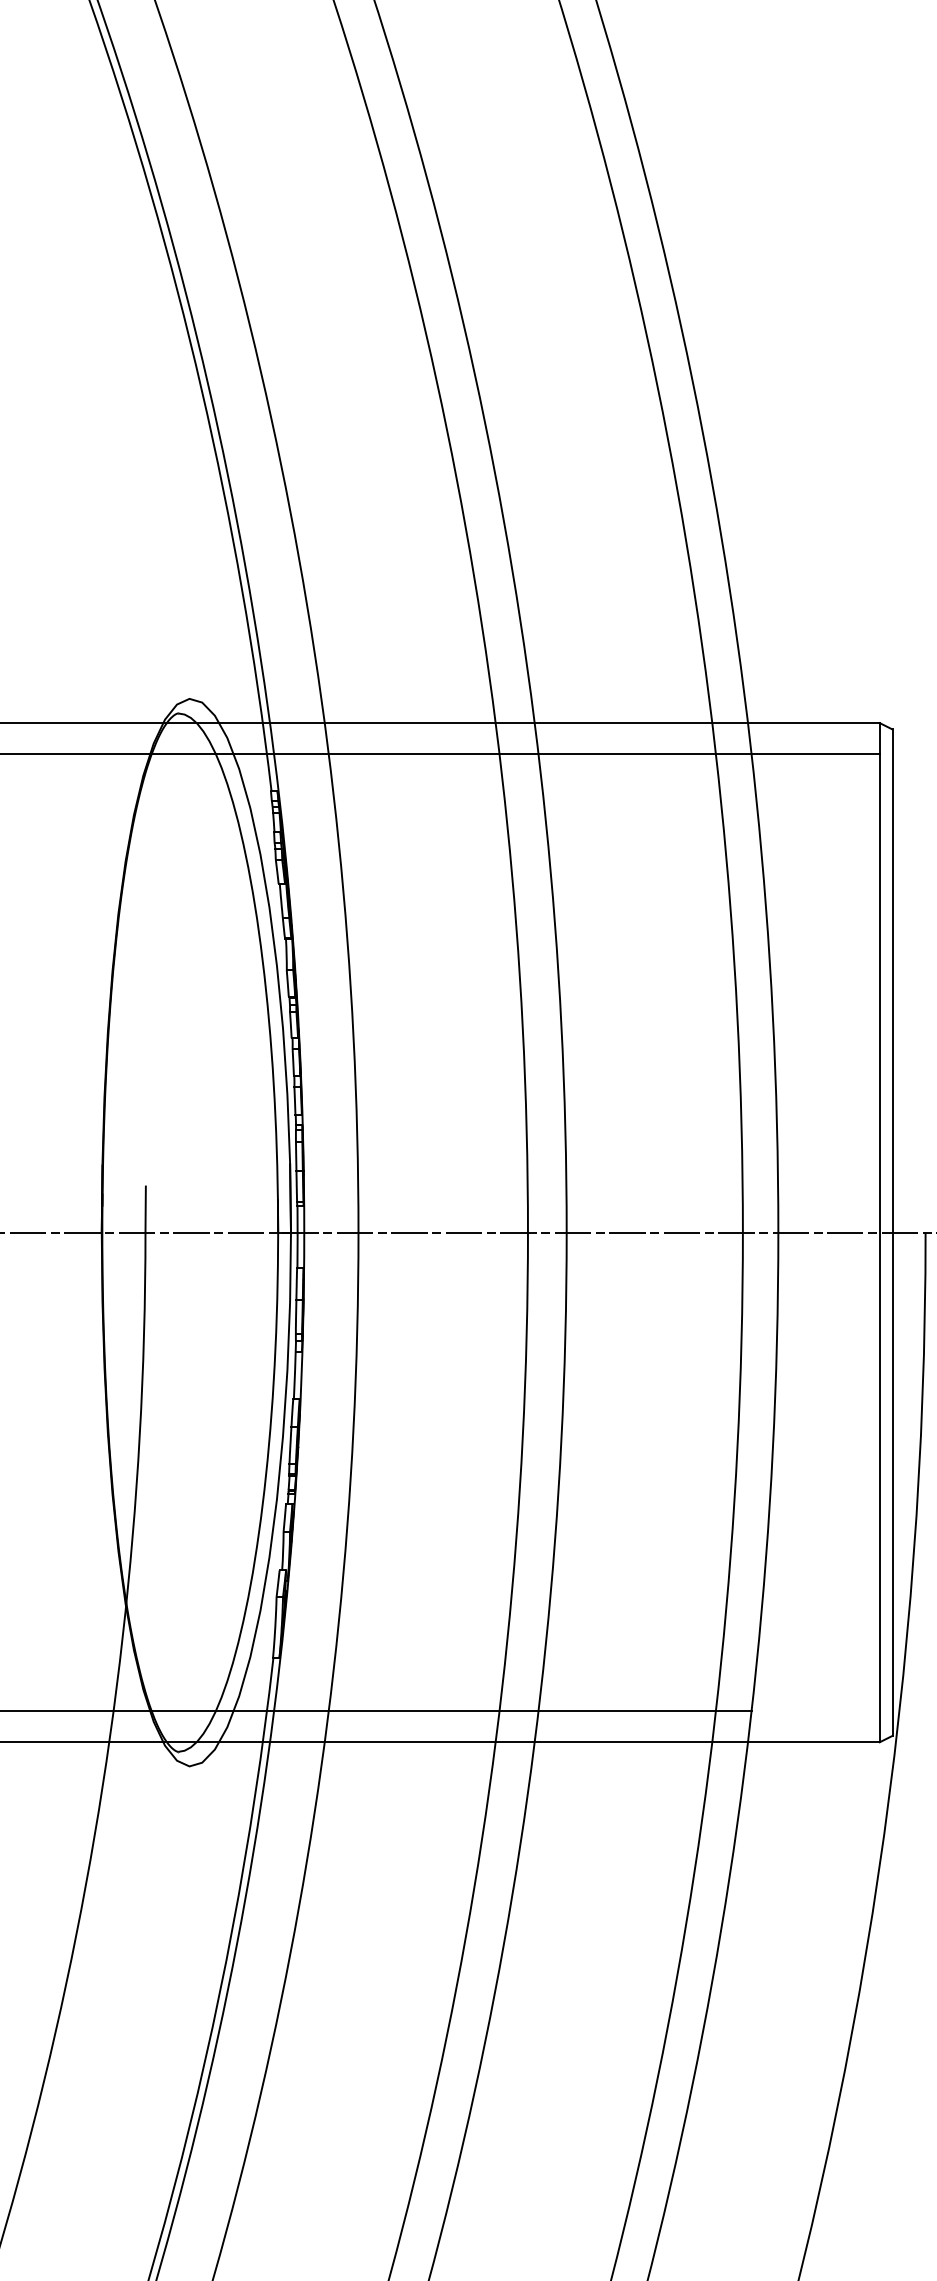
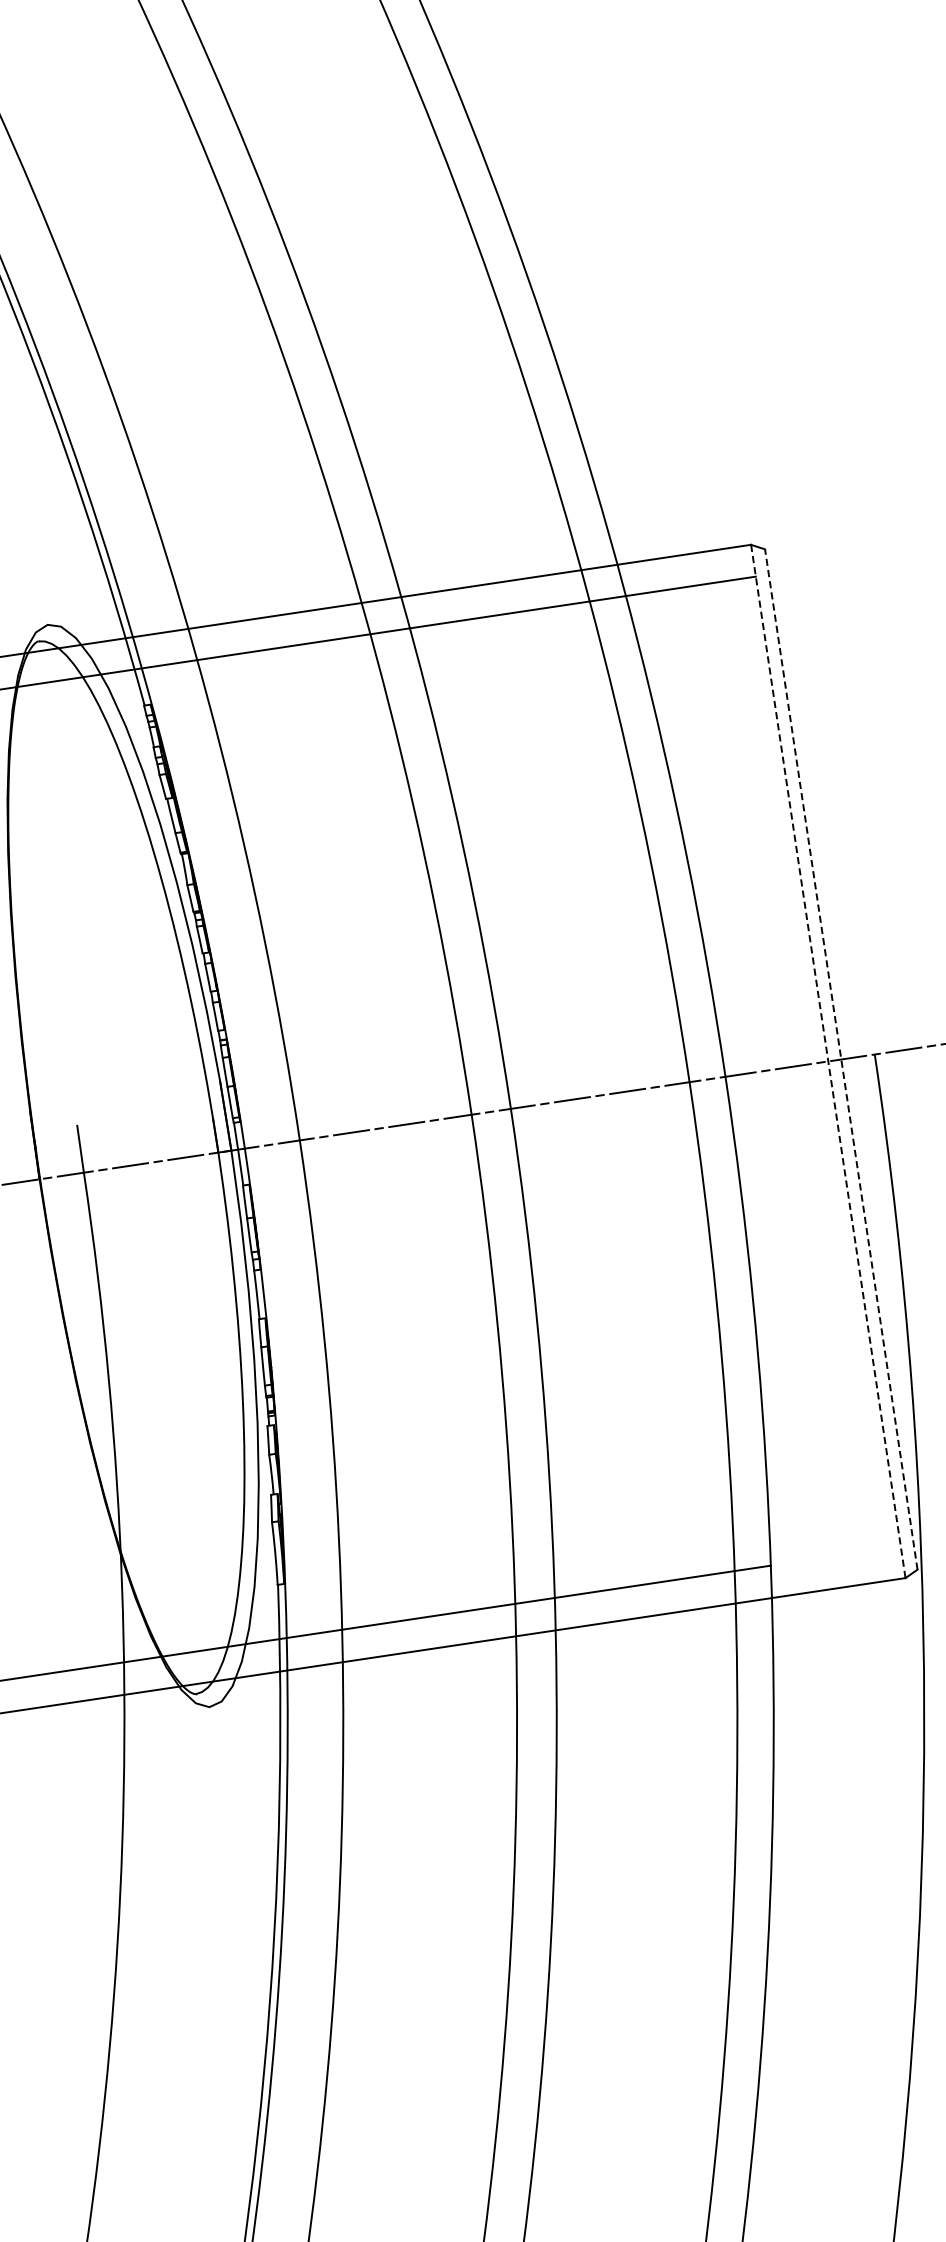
line: (879, 1232) -> (828, 1061), solid -> dashed
line: (892, 1232) -> (841, 1059), solid -> dashed

